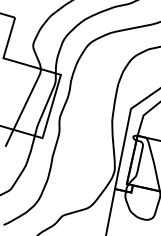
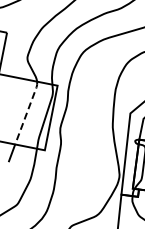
line: (28, 98) -> (27, 112), solid -> dashed

